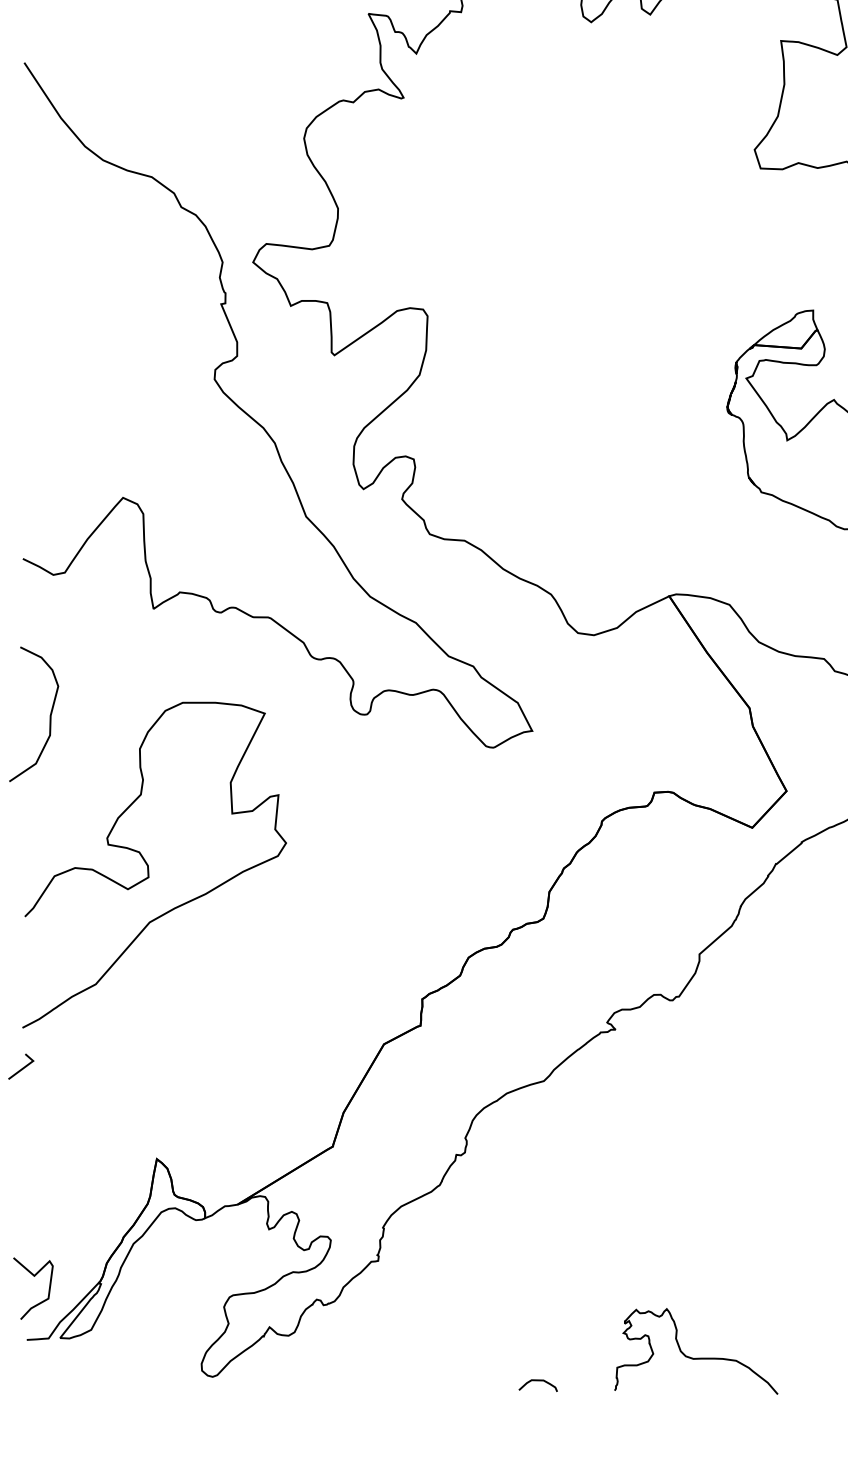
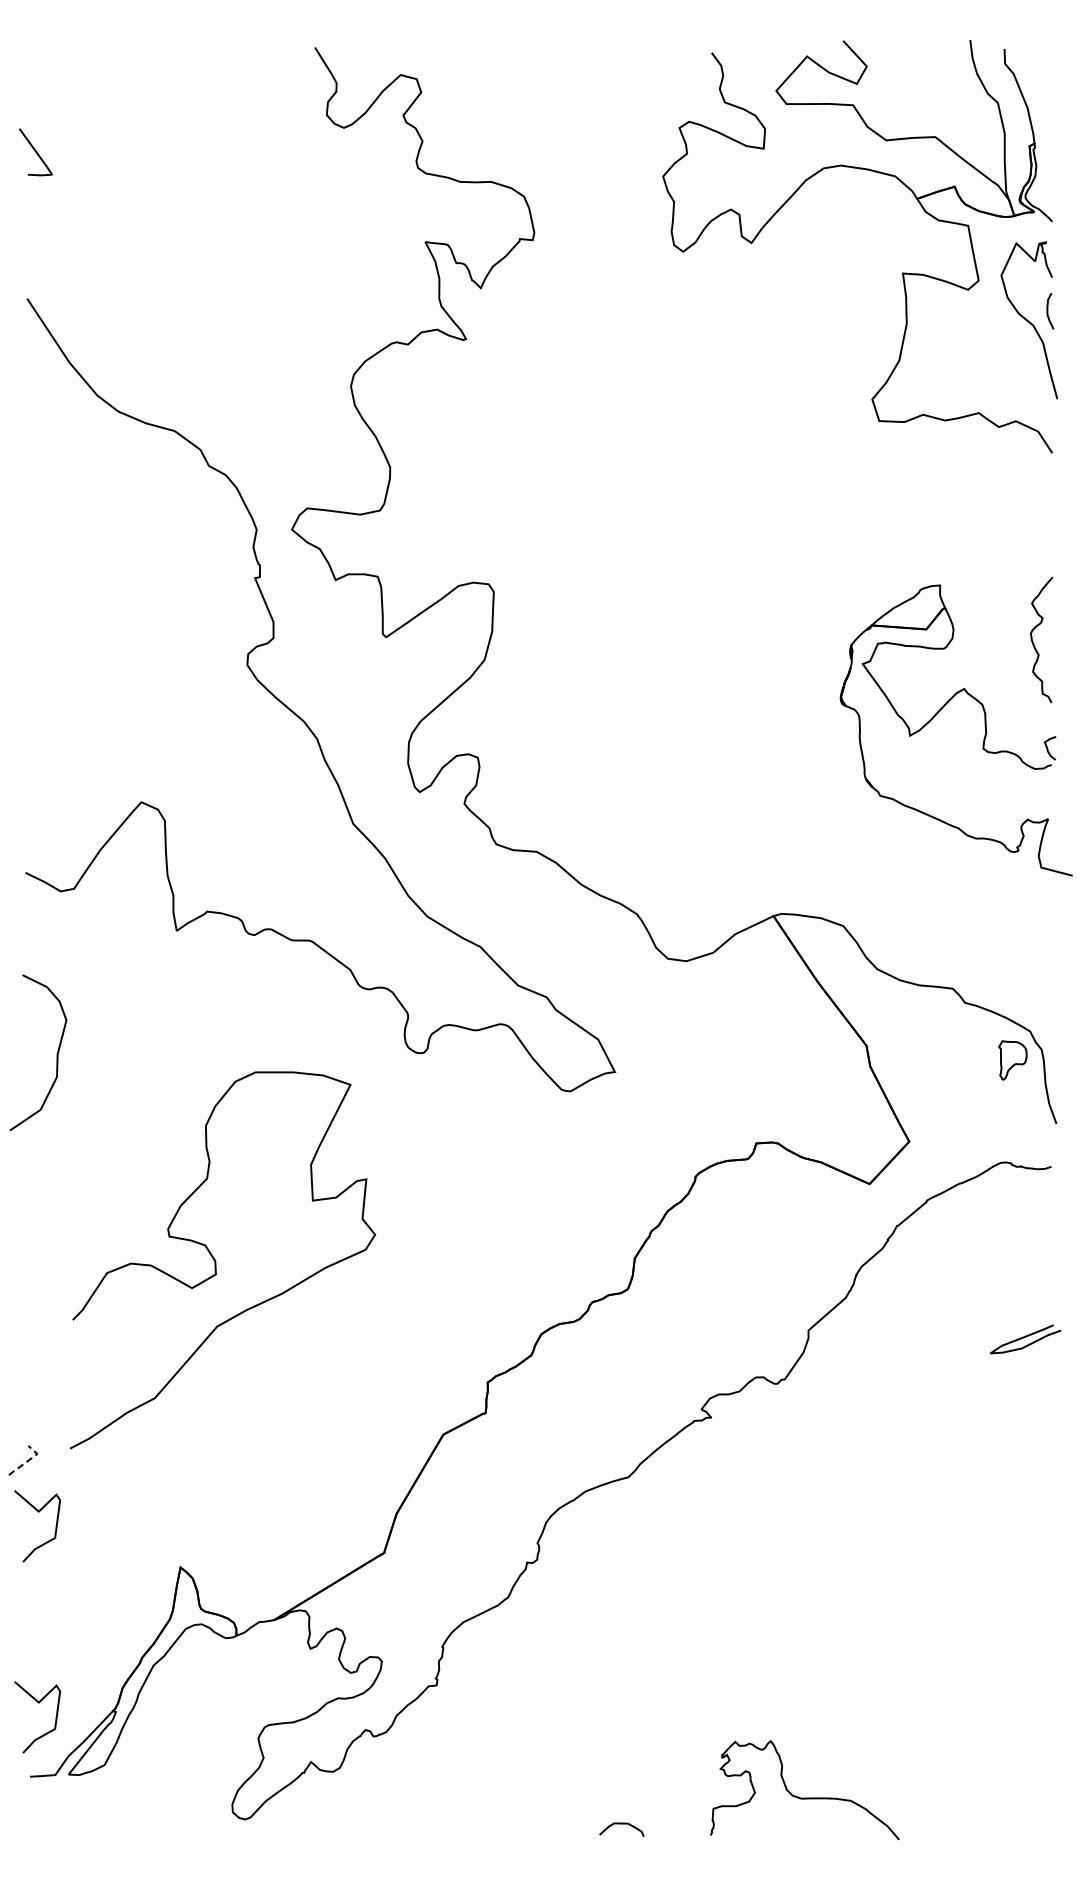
curve: (149, 866) -> (216, 1261), moved
line: (25, 1066) -> (28, 1460), solid -> dashed
curve: (34, 1111) -> (38, 1512), added

